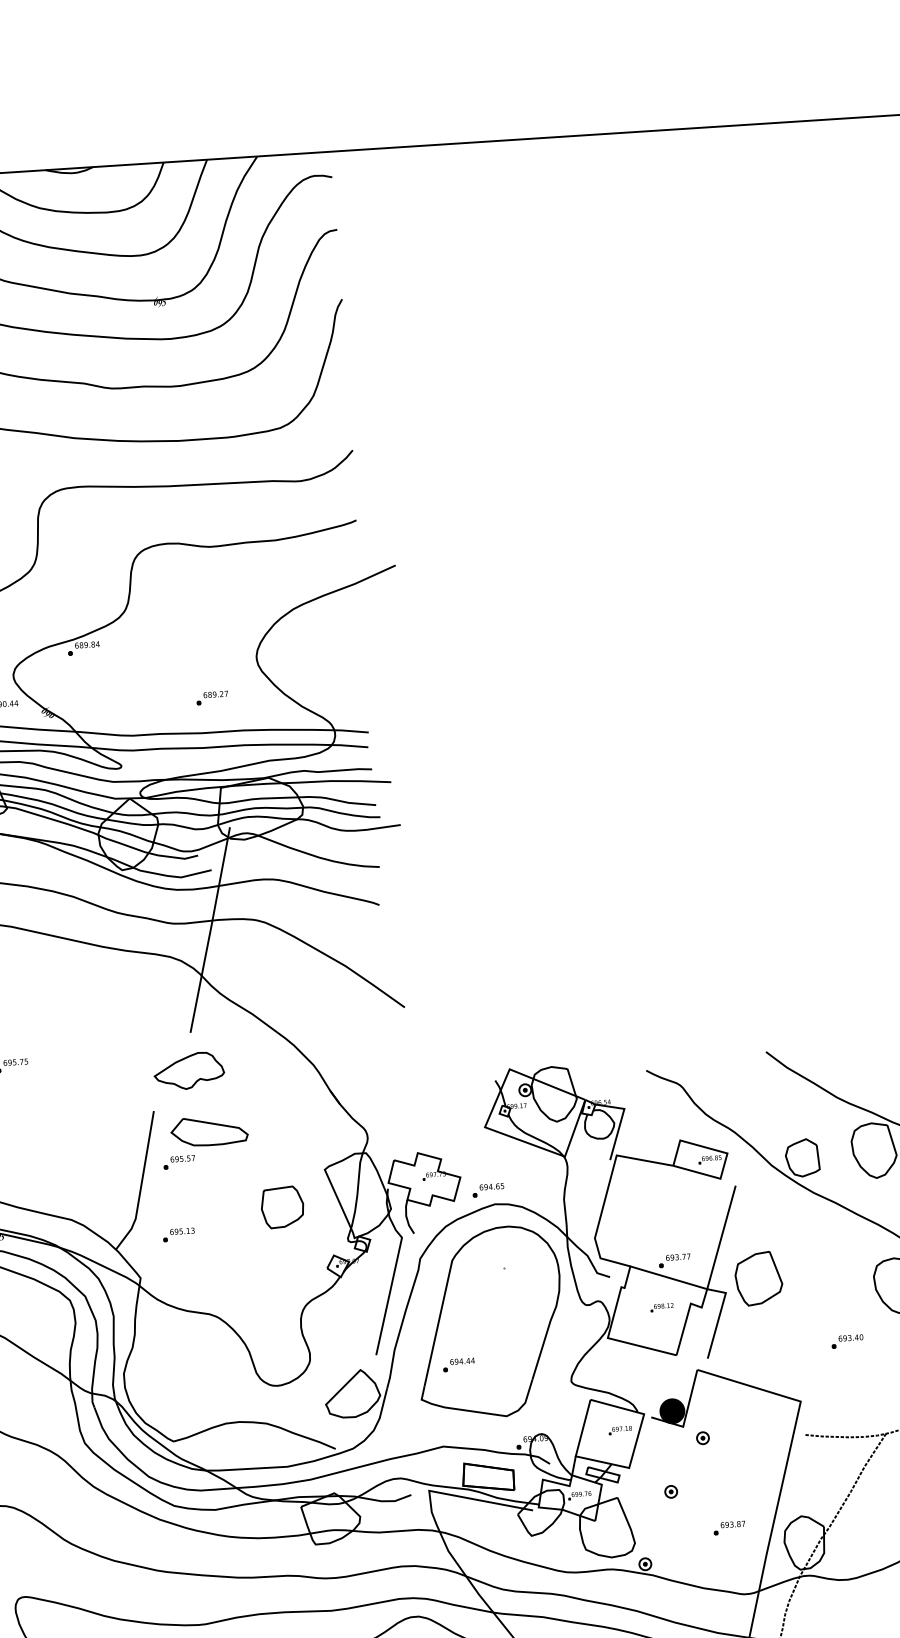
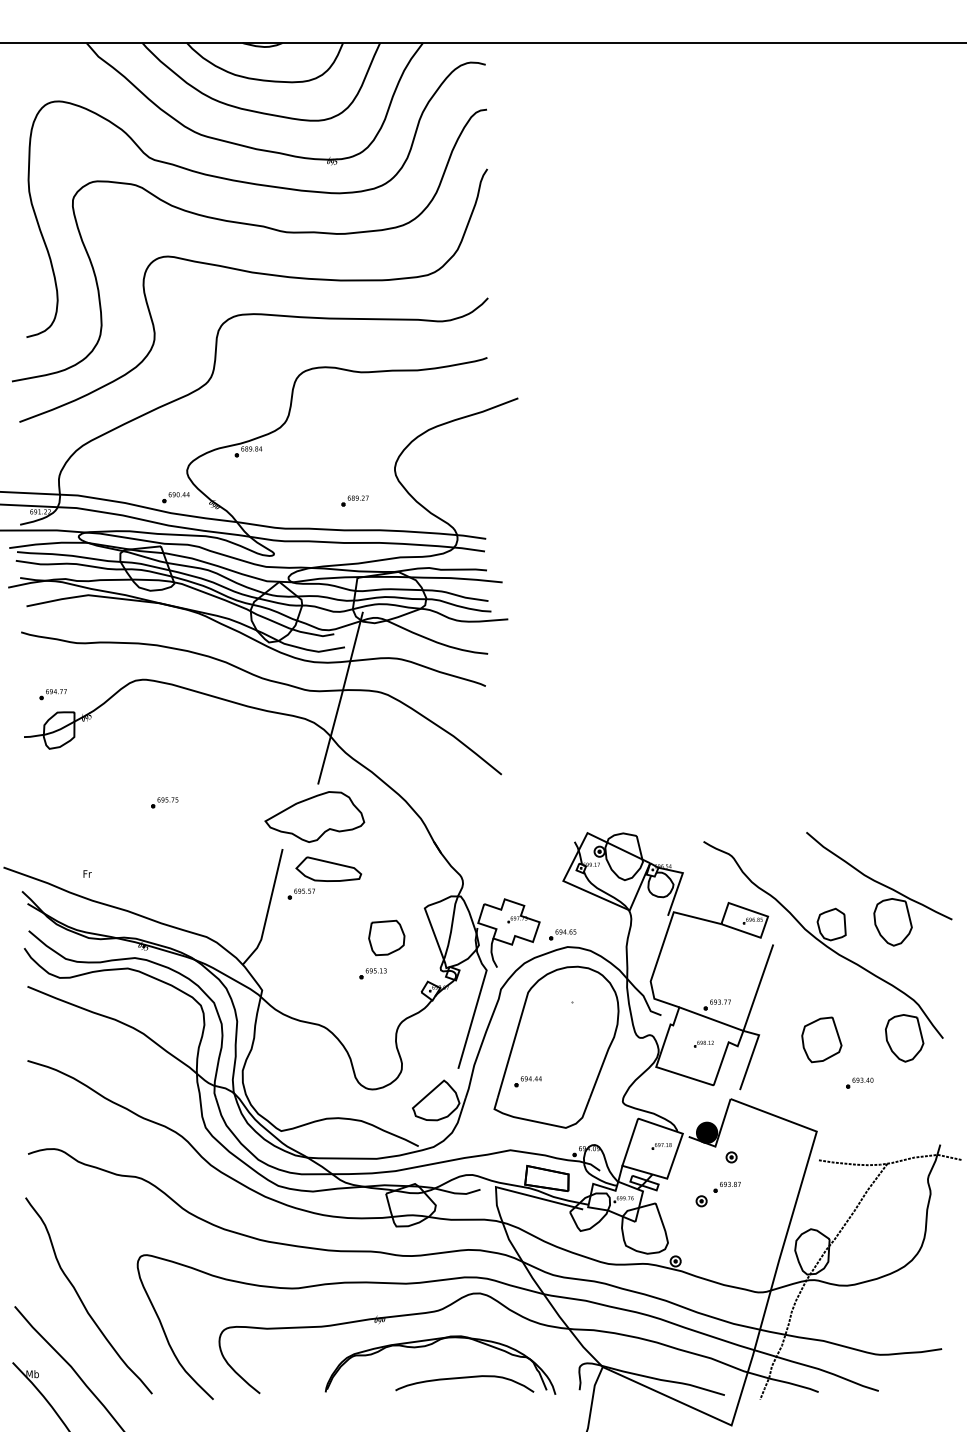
part: (188, 1070) -> (314, 816), size x1.67
part: (178, 1234) -> (372, 973), moved
part: (758, 1278) -> (821, 1039), moved
part: (728, 1527) -> (726, 1186), moved

